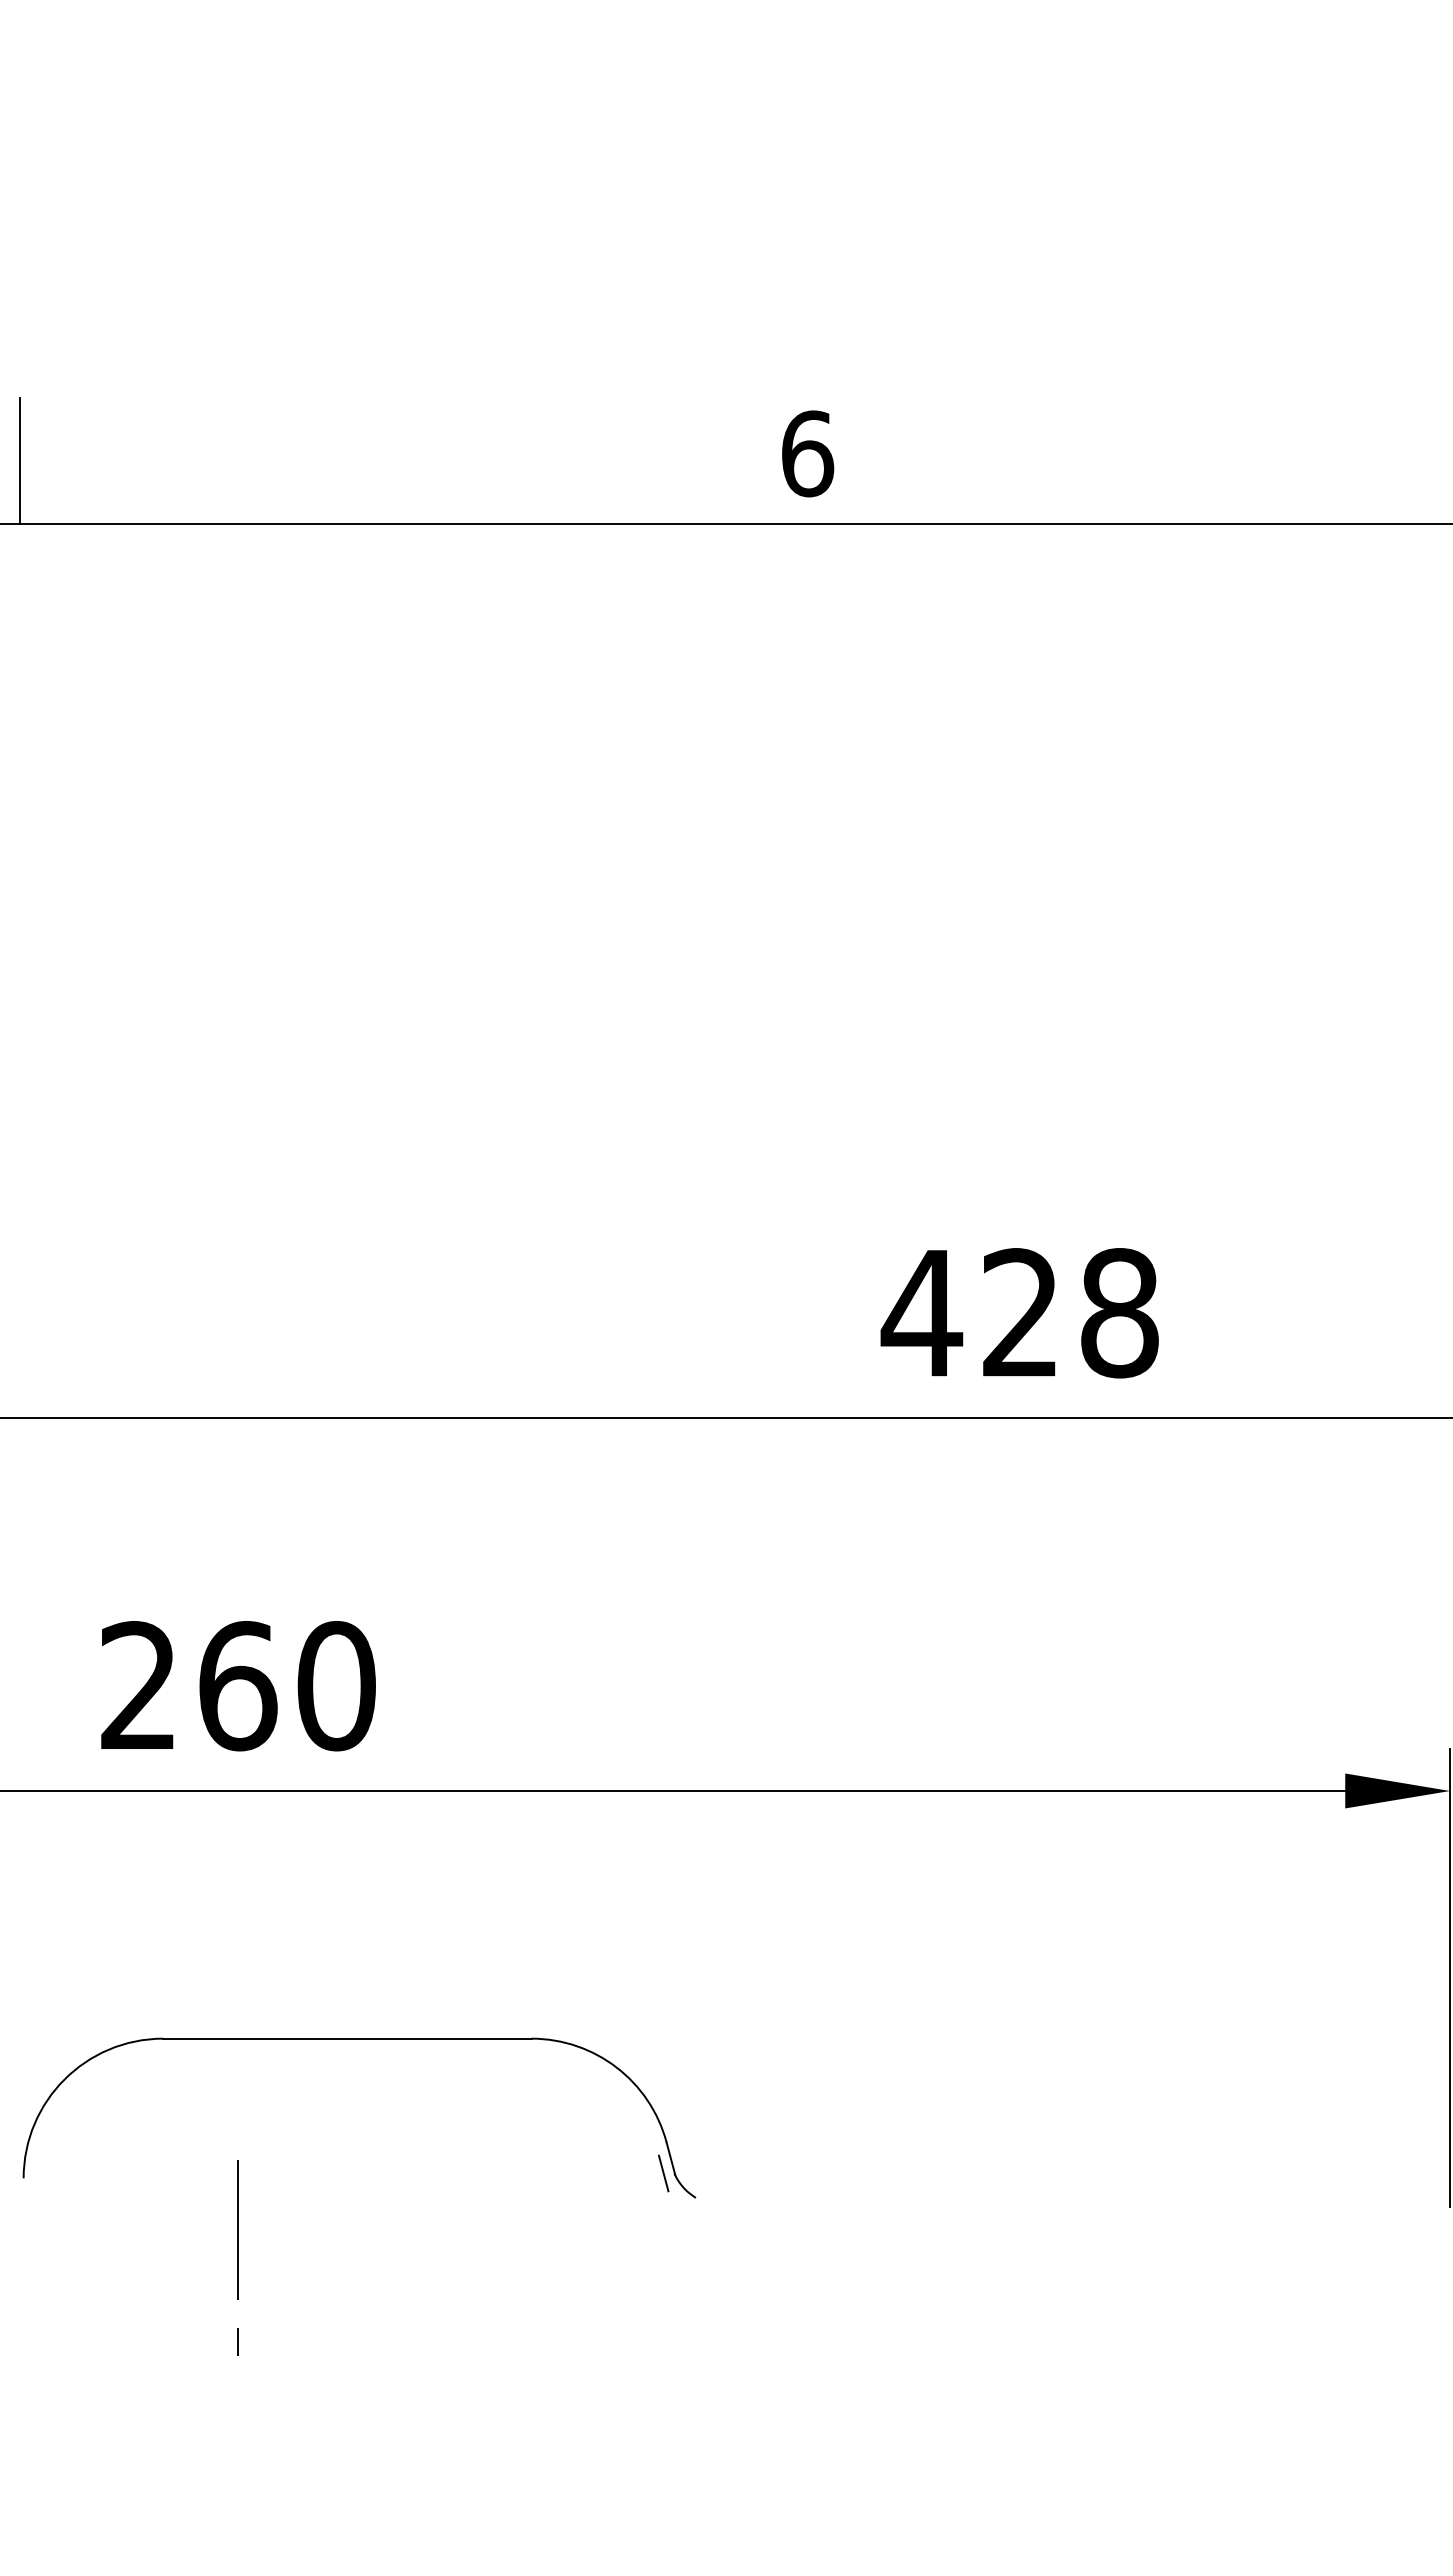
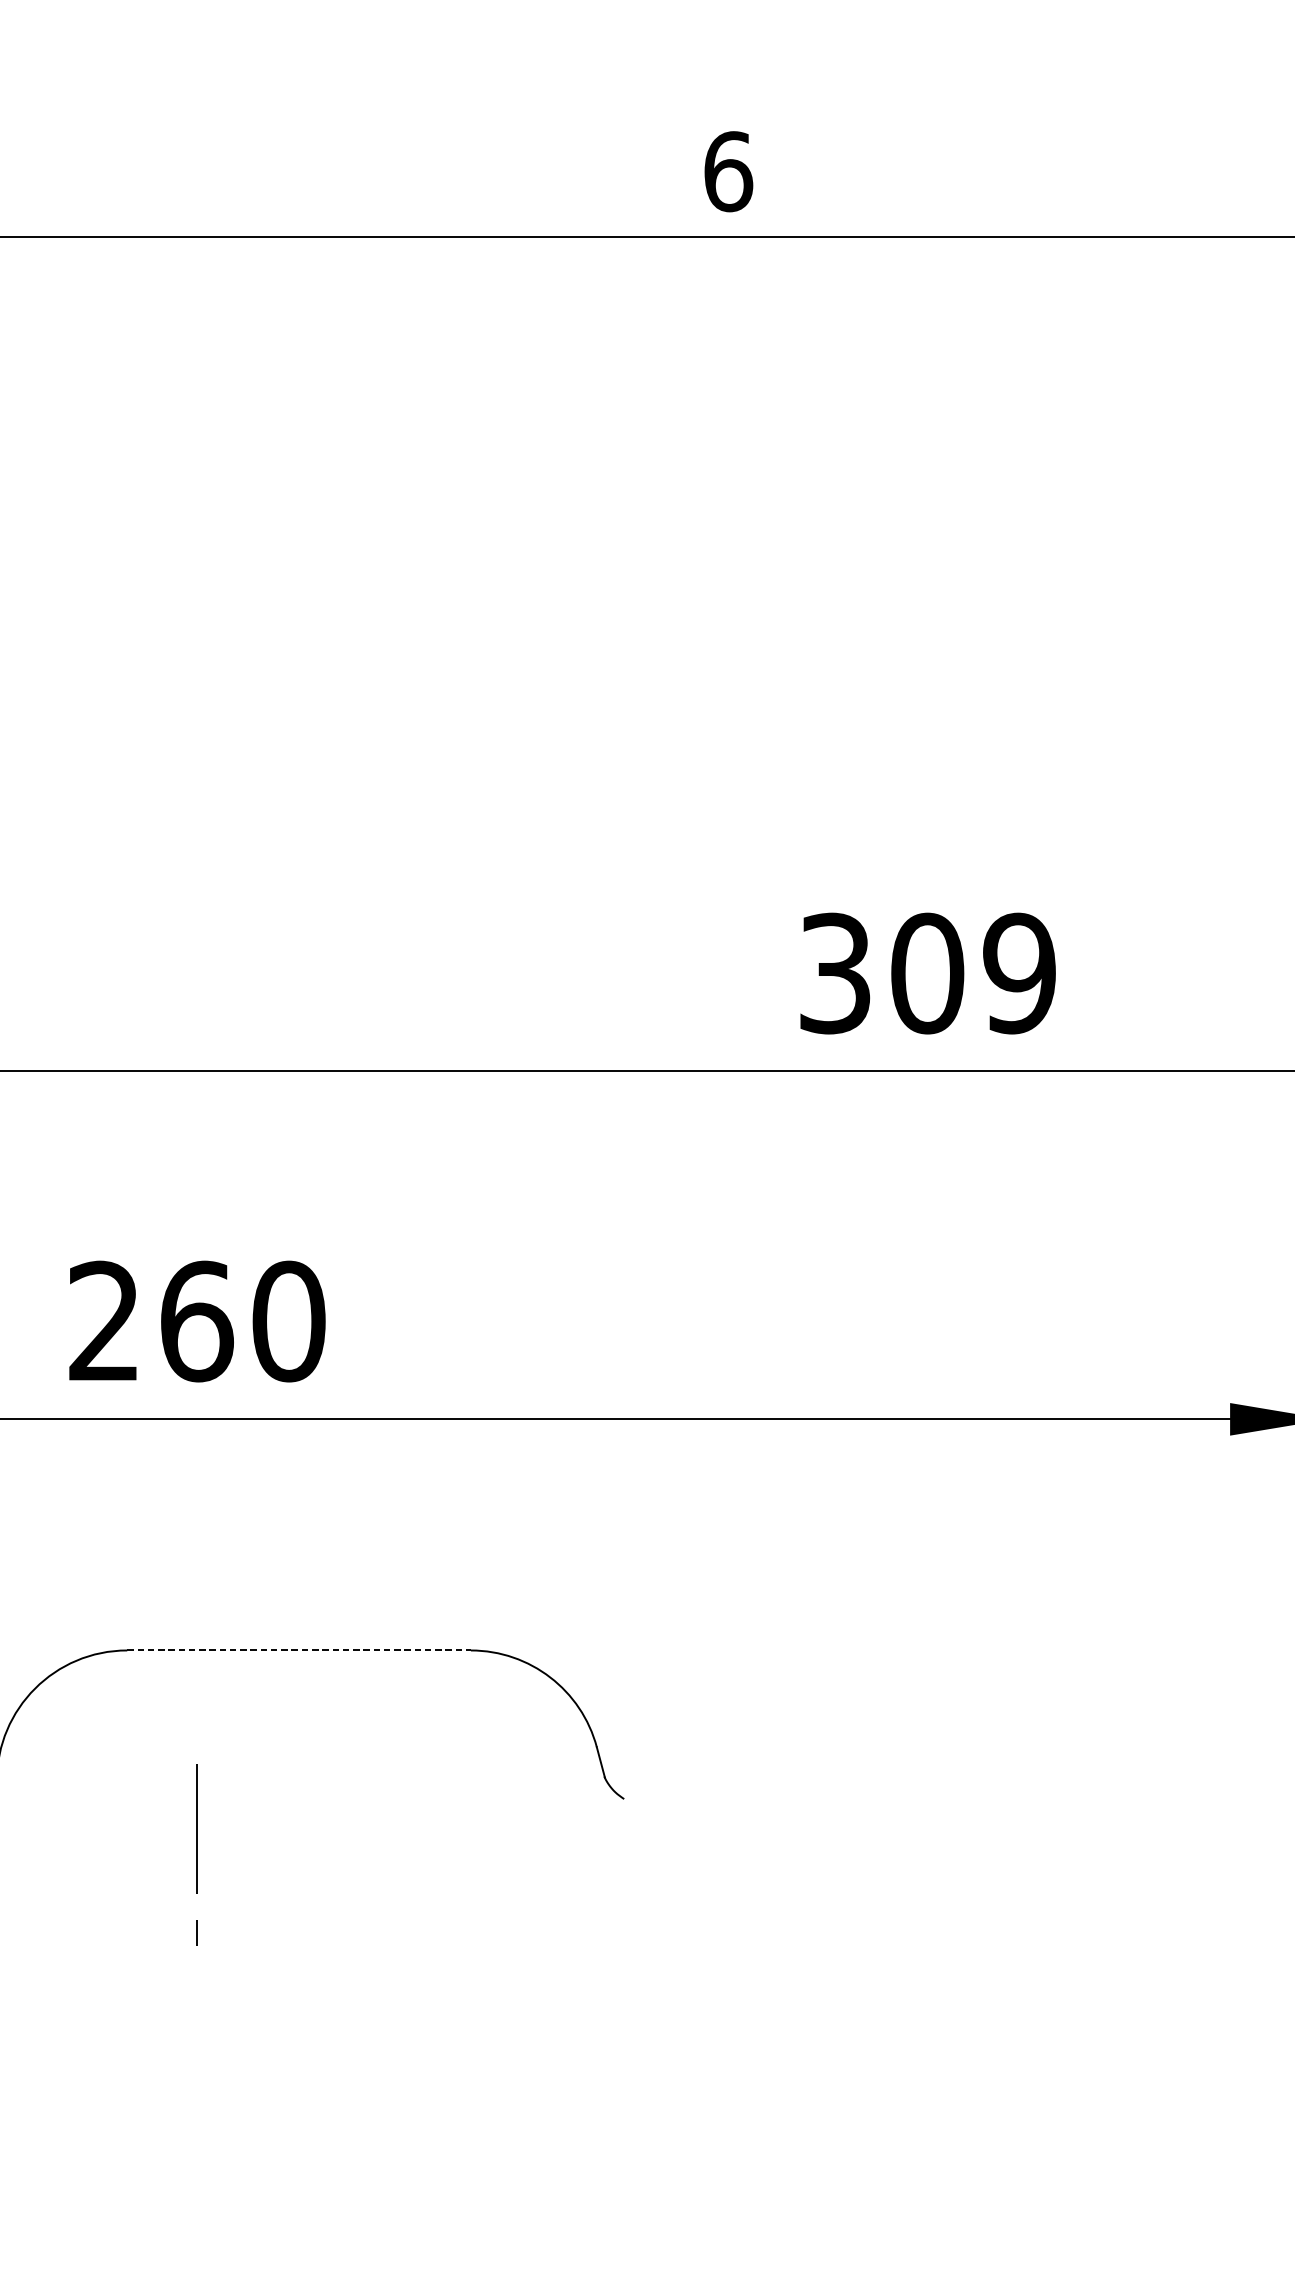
text: (1019, 1313) -> (926, 973), 428 -> 309
line: (347, 2038) -> (299, 1650), solid -> dashed
line: (663, 2173) -> (593, 1776), removed

